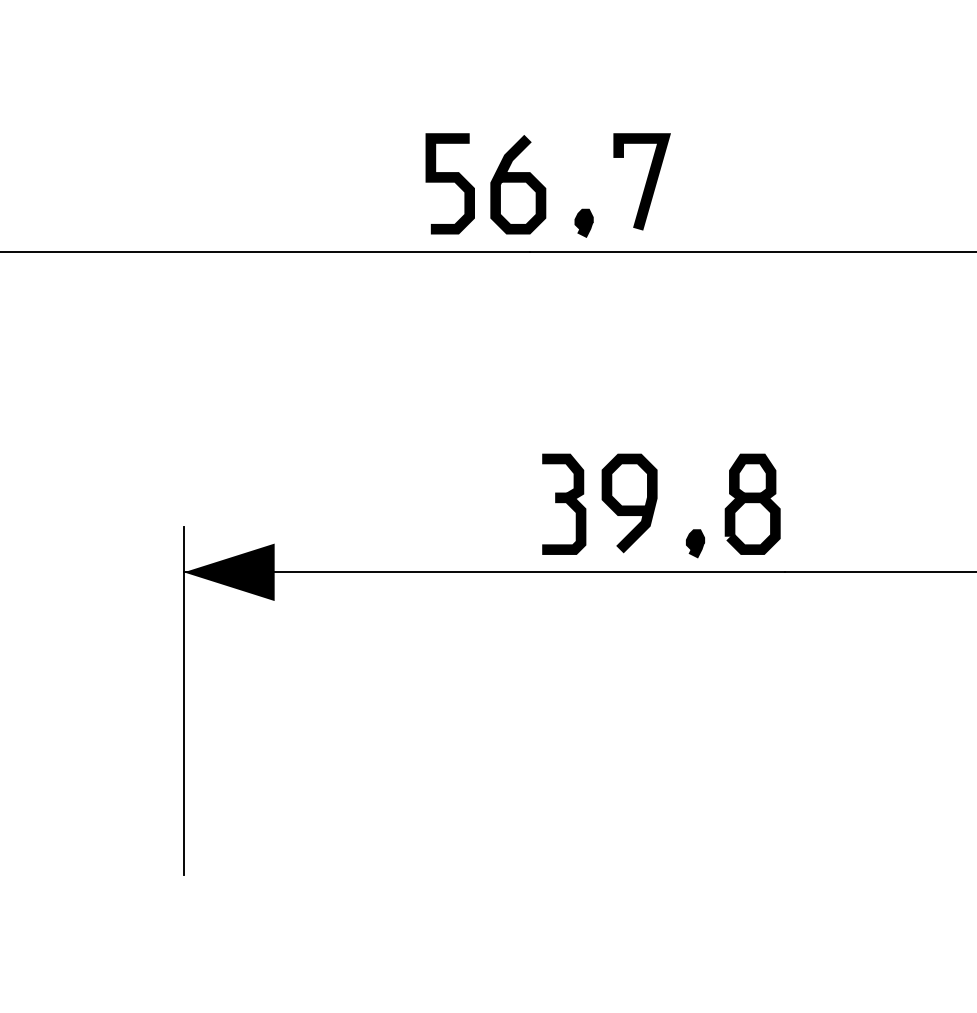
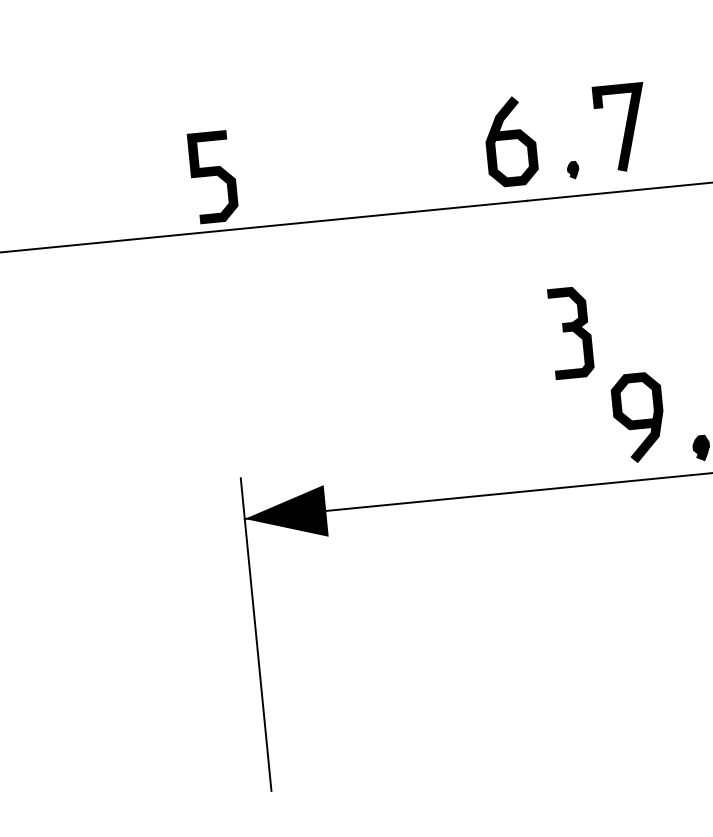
curve: (449, 182) -> (212, 176), moved
part: (583, 222) -> (572, 169), size x0.7
part: (564, 503) -> (571, 332), moved

